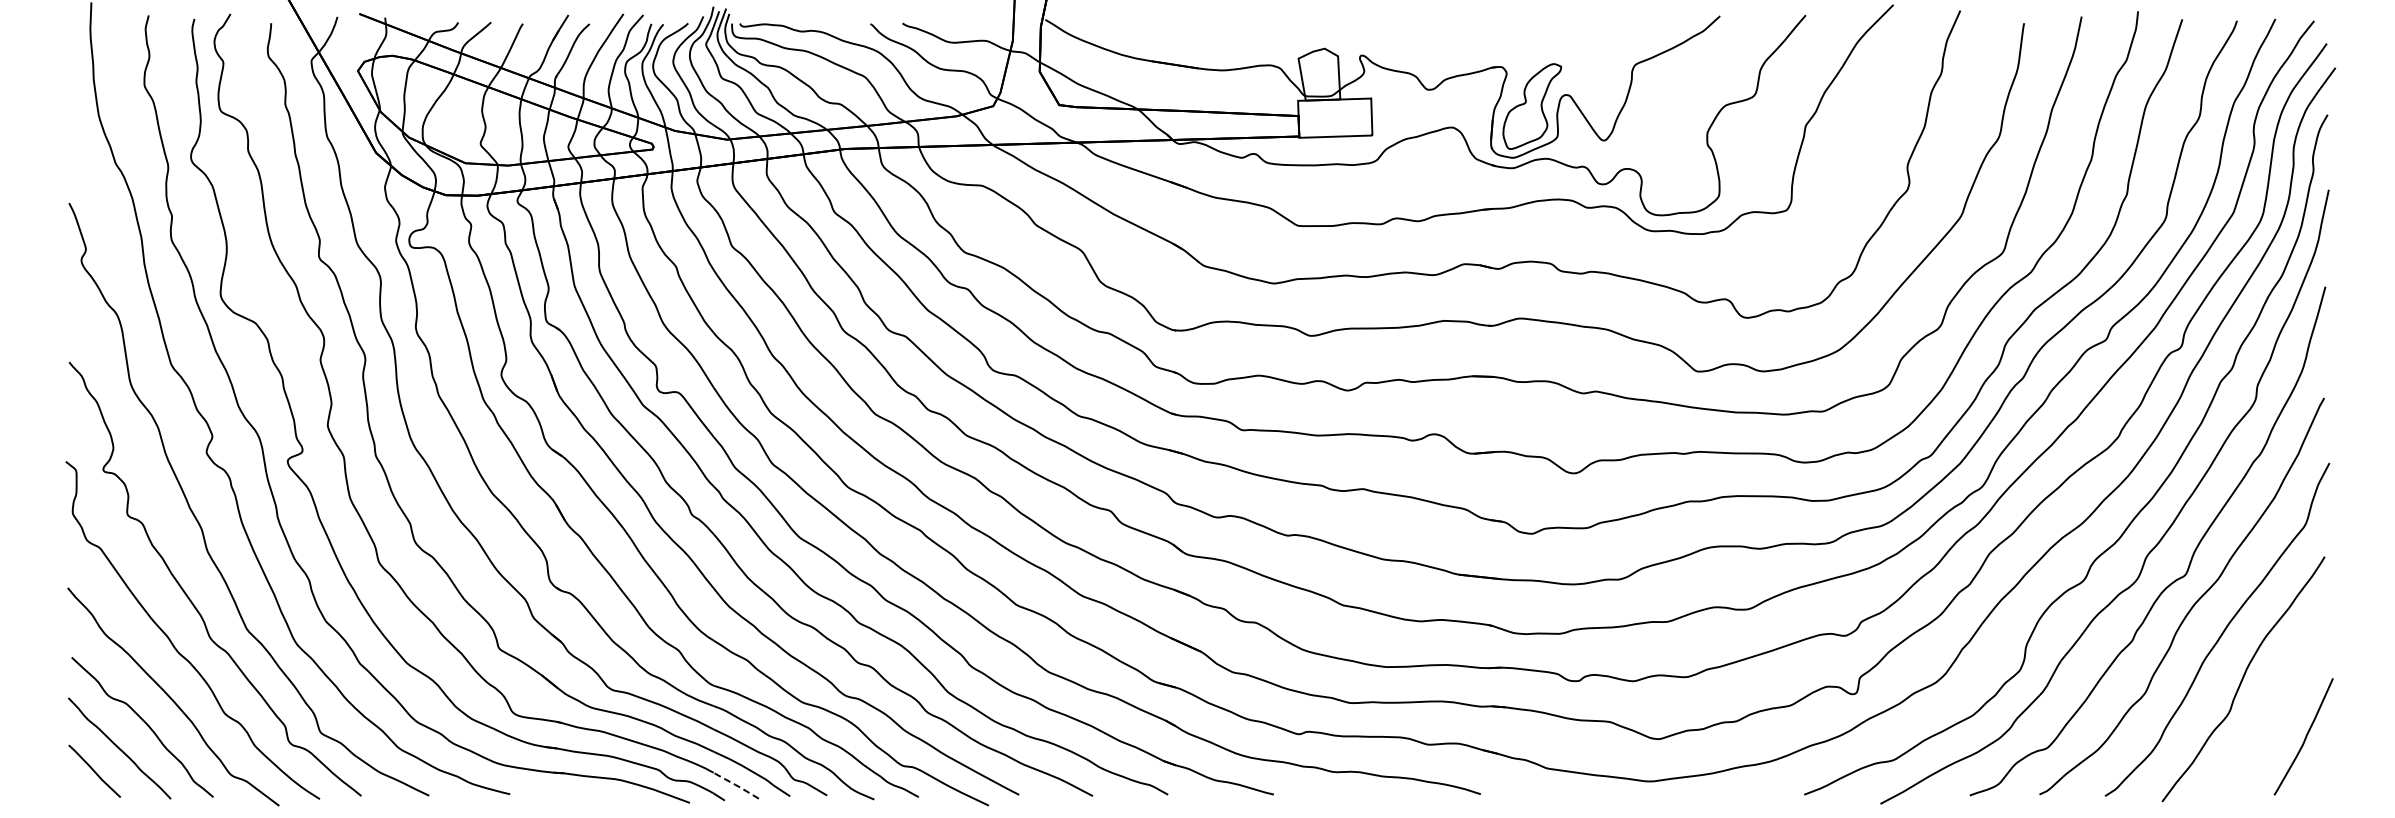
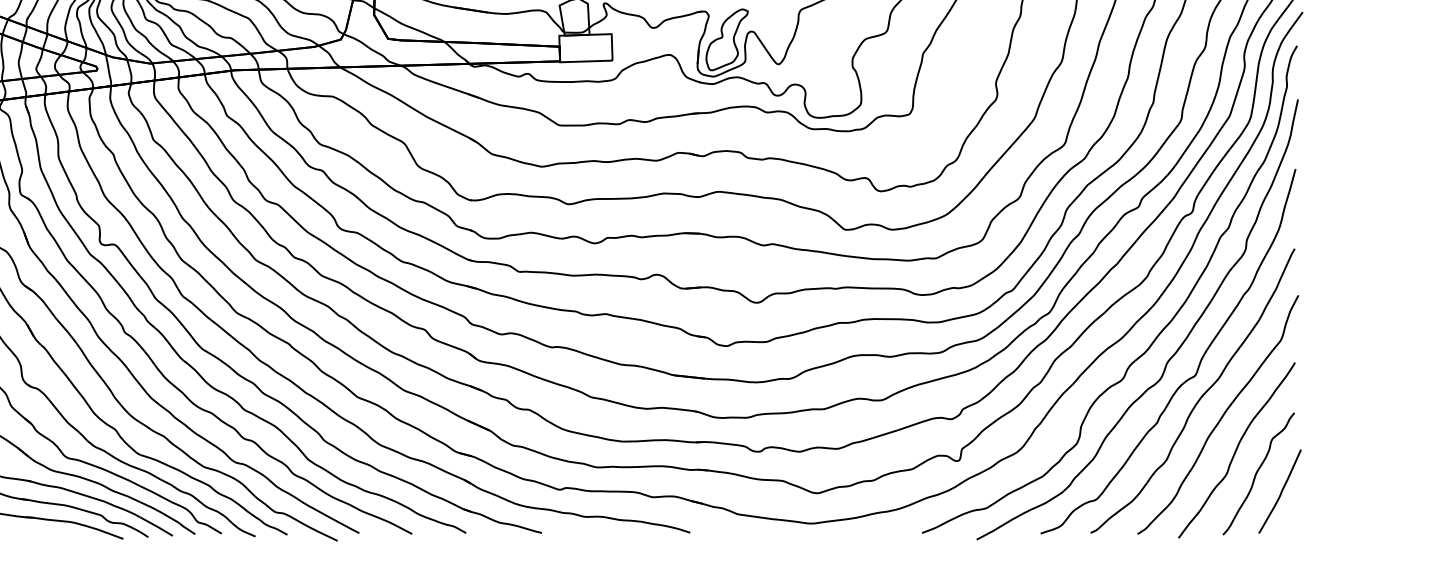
curve: (2272, 710) -> (1257, 472), added
line: (736, 785) -> (156, 526), dashed -> solid

